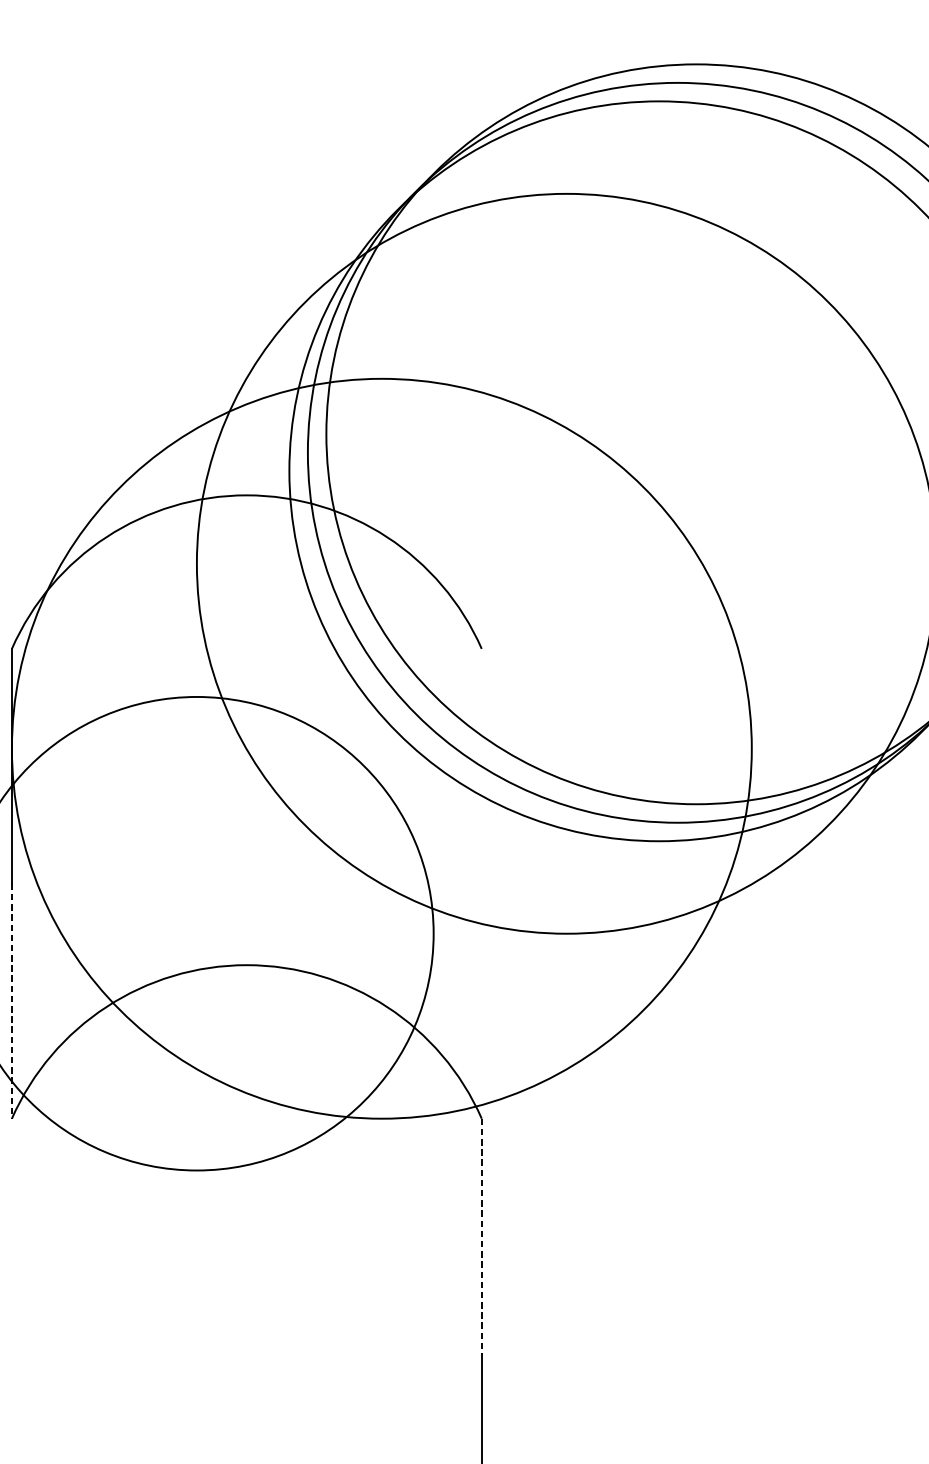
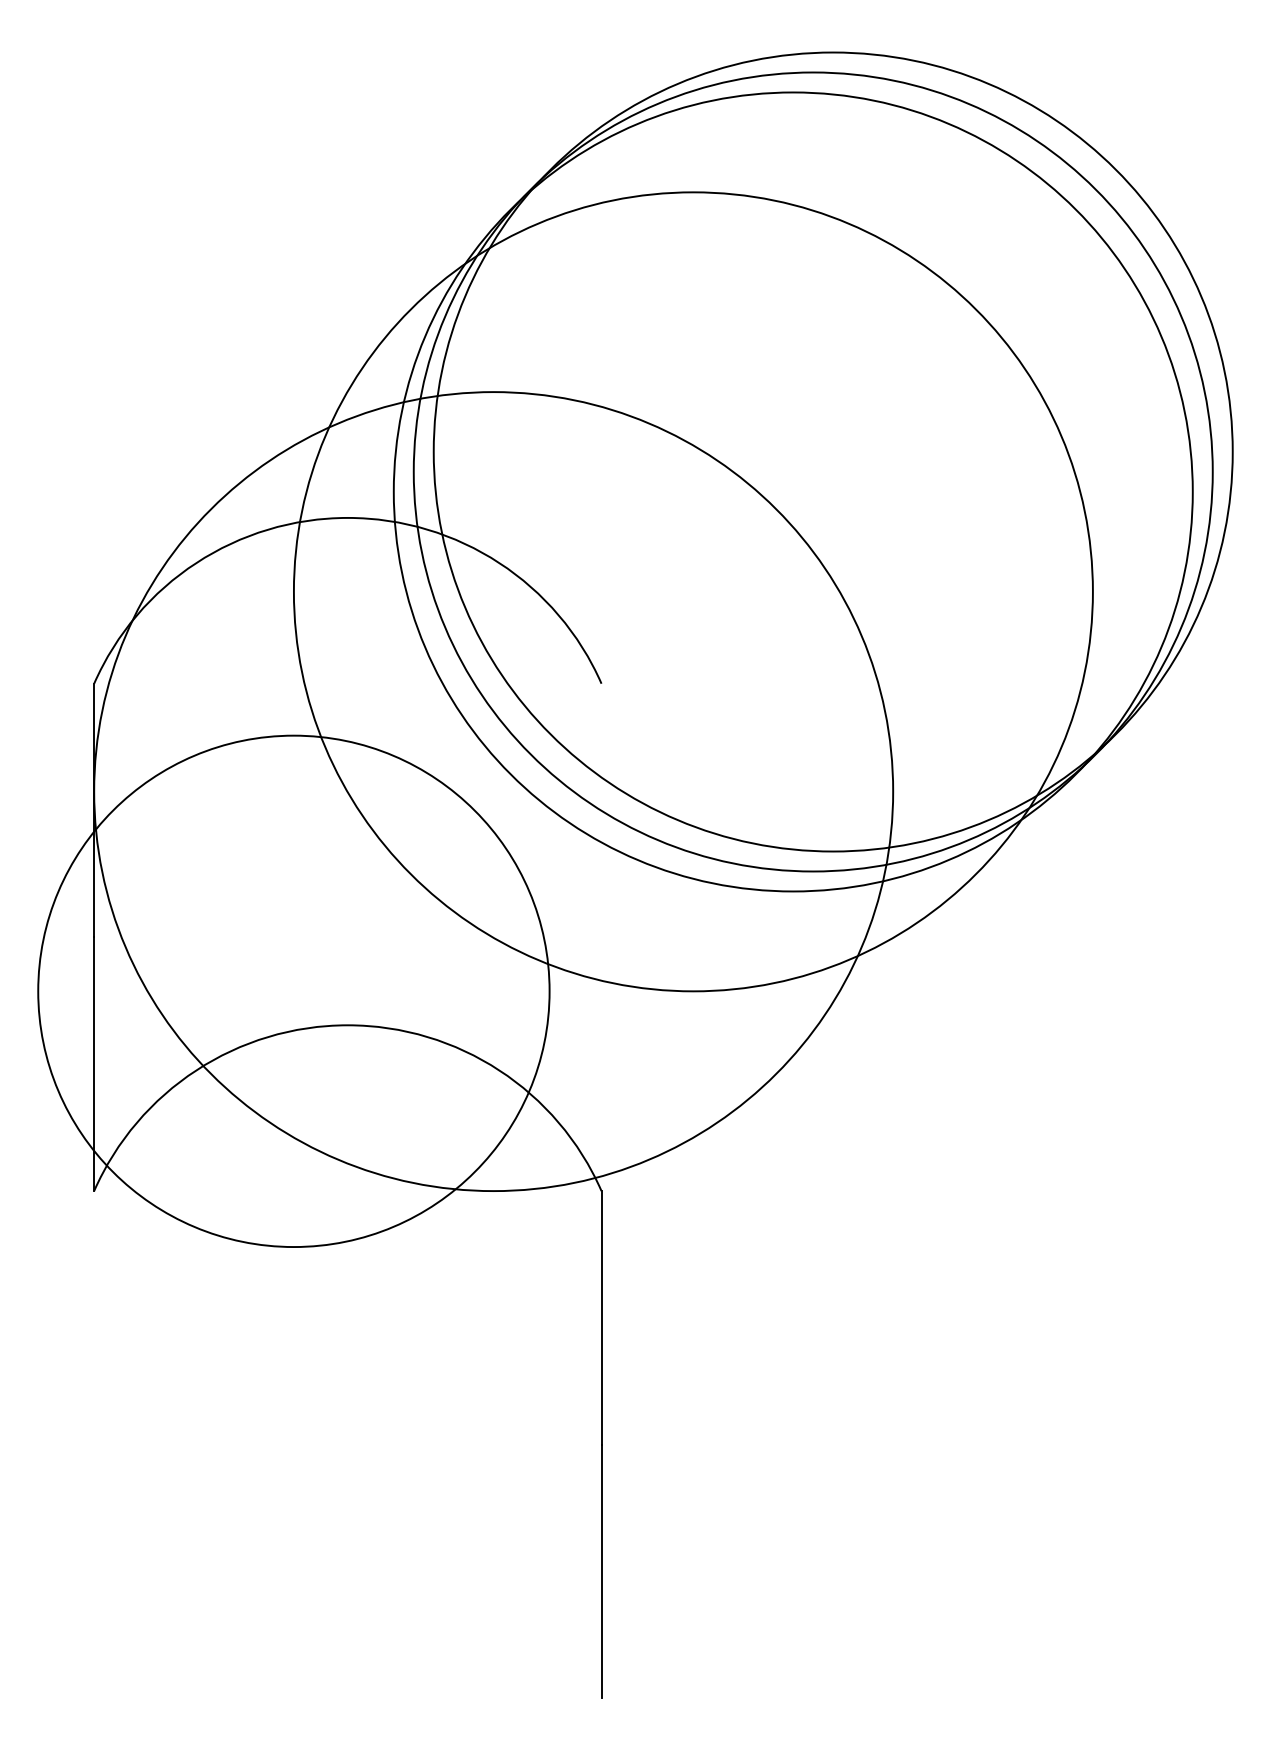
line: (12, 1001) -> (94, 1064), dashed -> solid
line: (481, 1235) -> (601, 1317), dashed -> solid

